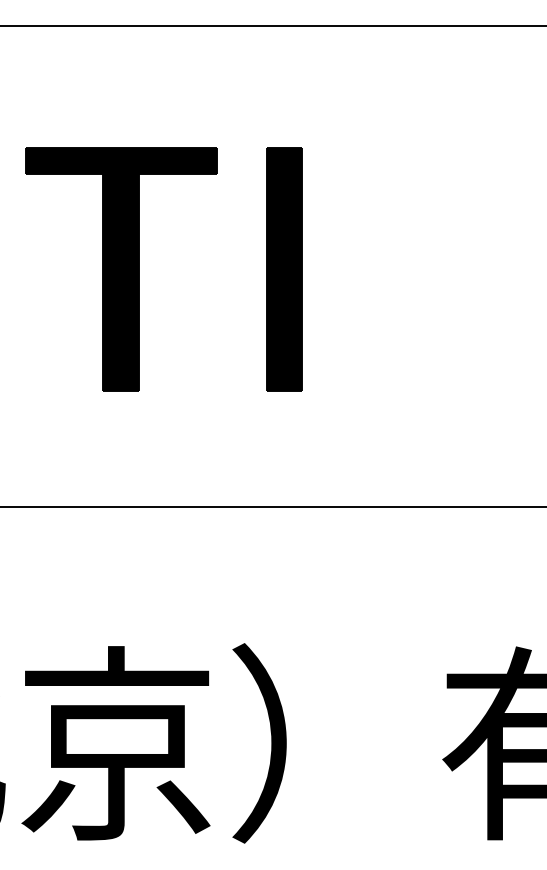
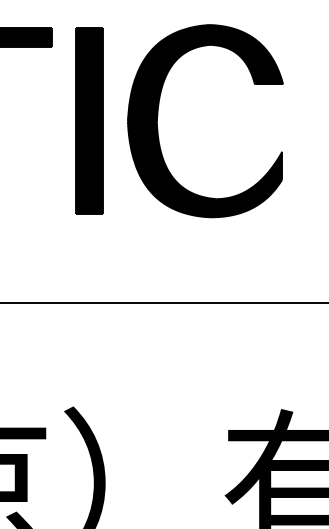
part: (355, 262) -> (158, 115), added
part: (284, 269) -> (89, 120), moved

